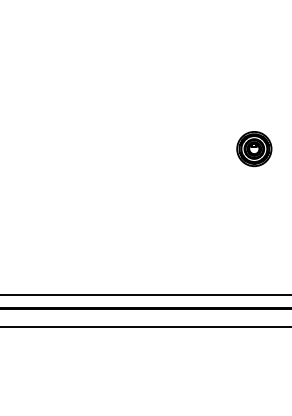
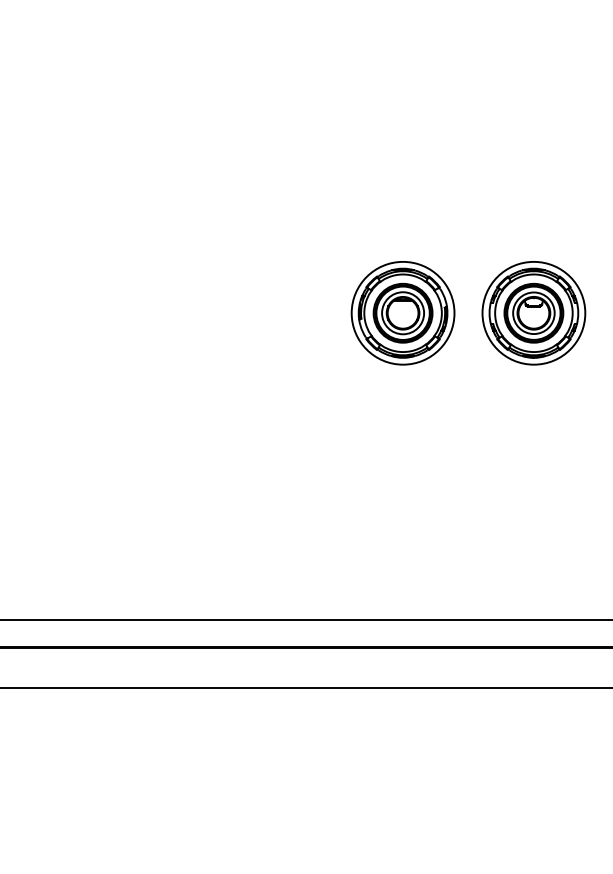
part: (191, 148) -> (402, 312), added
part: (254, 148) -> (534, 312), size x1.43

